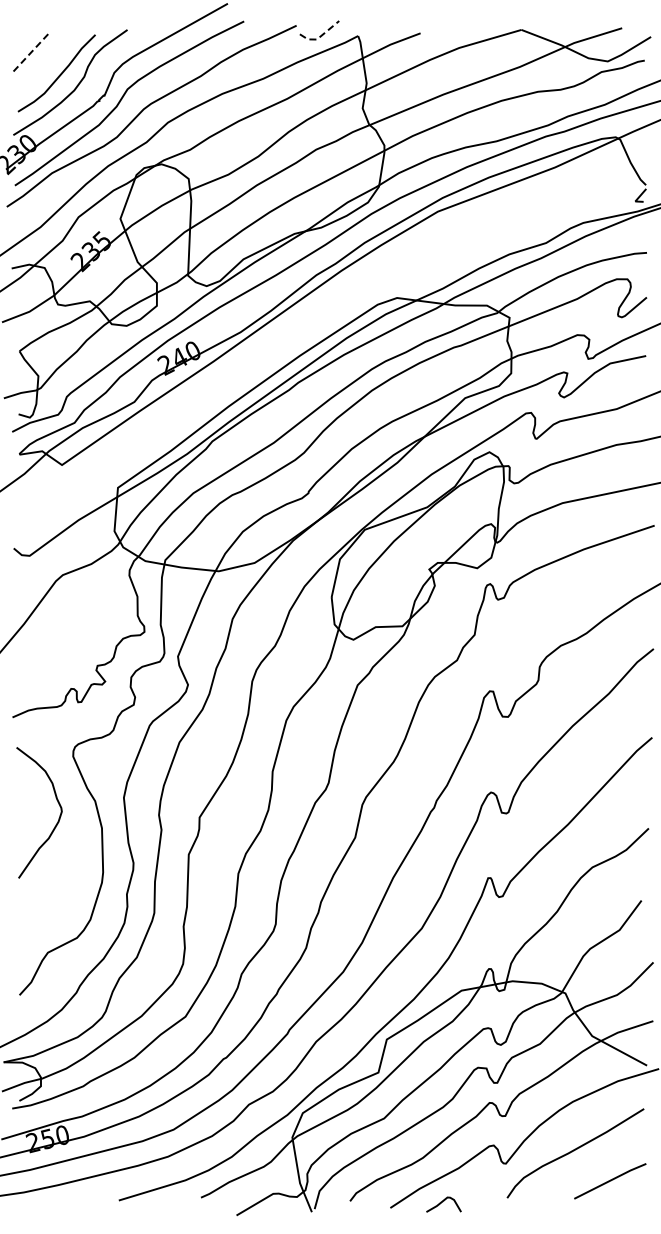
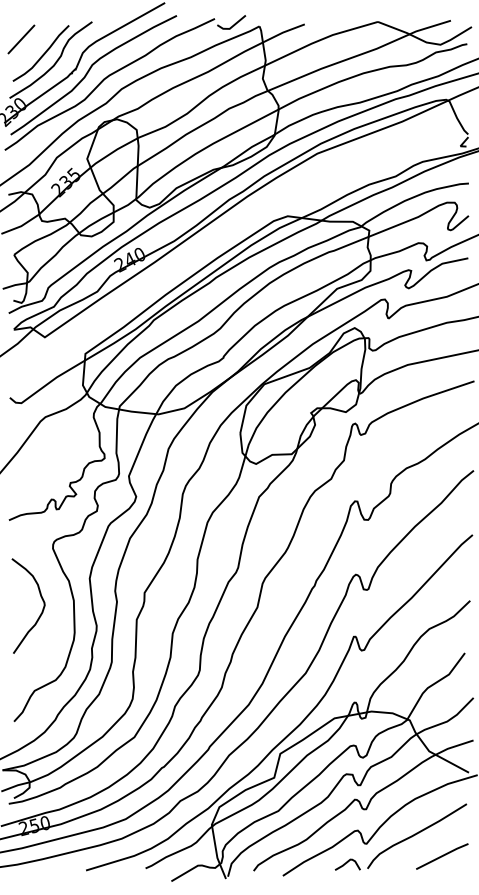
line: (320, 37) -> (232, 27), dashed -> solid
line: (29, 54) -> (21, 39), dashed -> solid
curve: (58, 818) -> (42, 610), moved
curve: (442, 1202) -> (346, 863), moved

